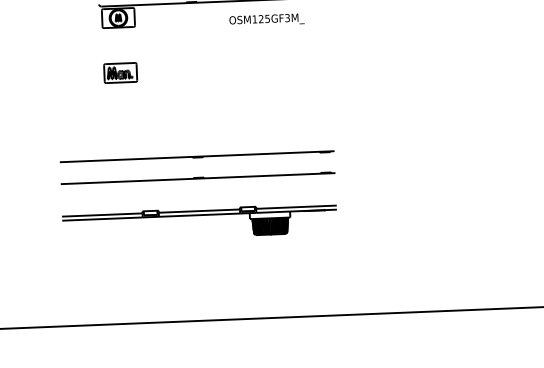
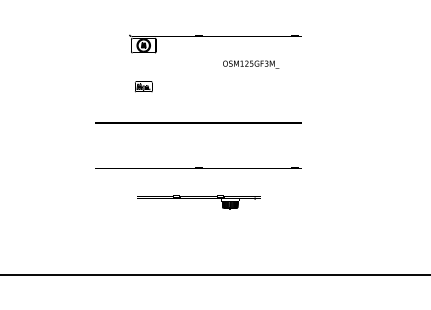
text: (267, 19) -> (251, 64), moved
part: (120, 72) -> (143, 86), size x0.7
line: (196, 156) -> (198, 122), moved
part: (199, 223) -> (198, 202), size x0.6

